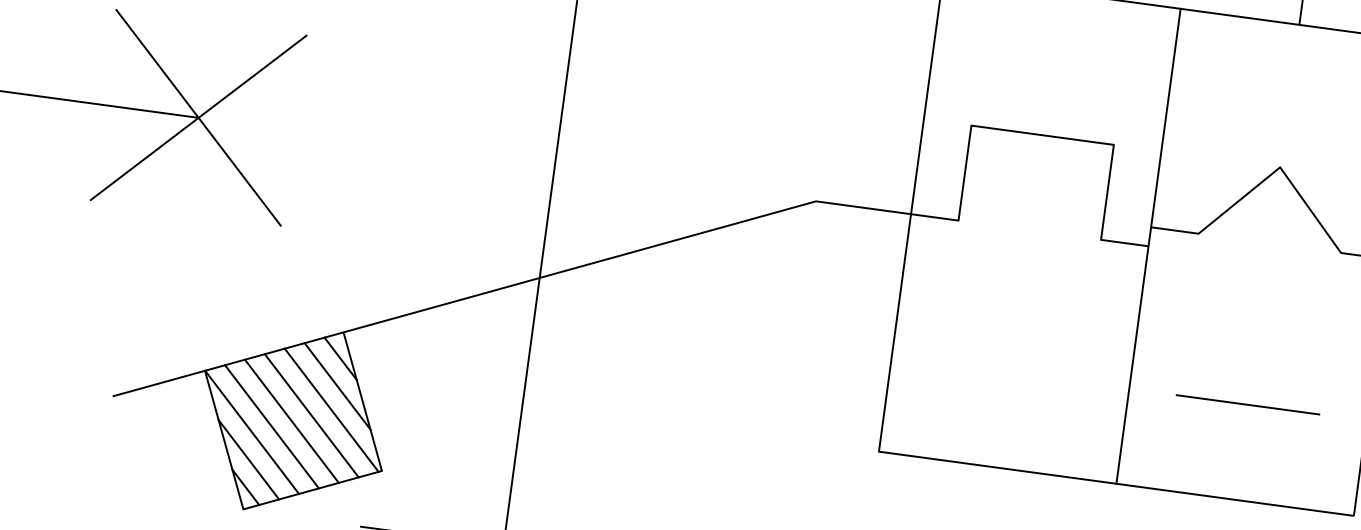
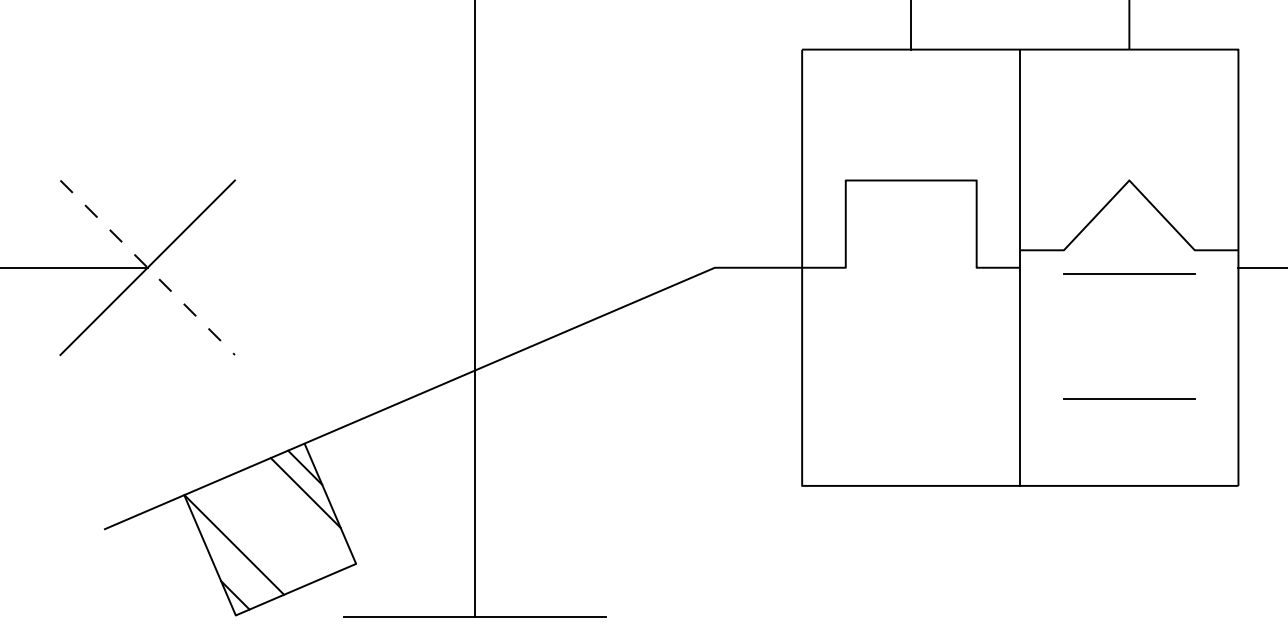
line: (199, 118) -> (148, 268), solid -> dashed
line: (1266, 268) -> (1129, 273), added
line: (331, 410) -> (303, 515), removed
line: (311, 415) -> (285, 522), removed
line: (291, 420) -> (268, 529), removed
line: (271, 426) -> (251, 537), removed
line: (248, 459) -> (234, 569), removed

